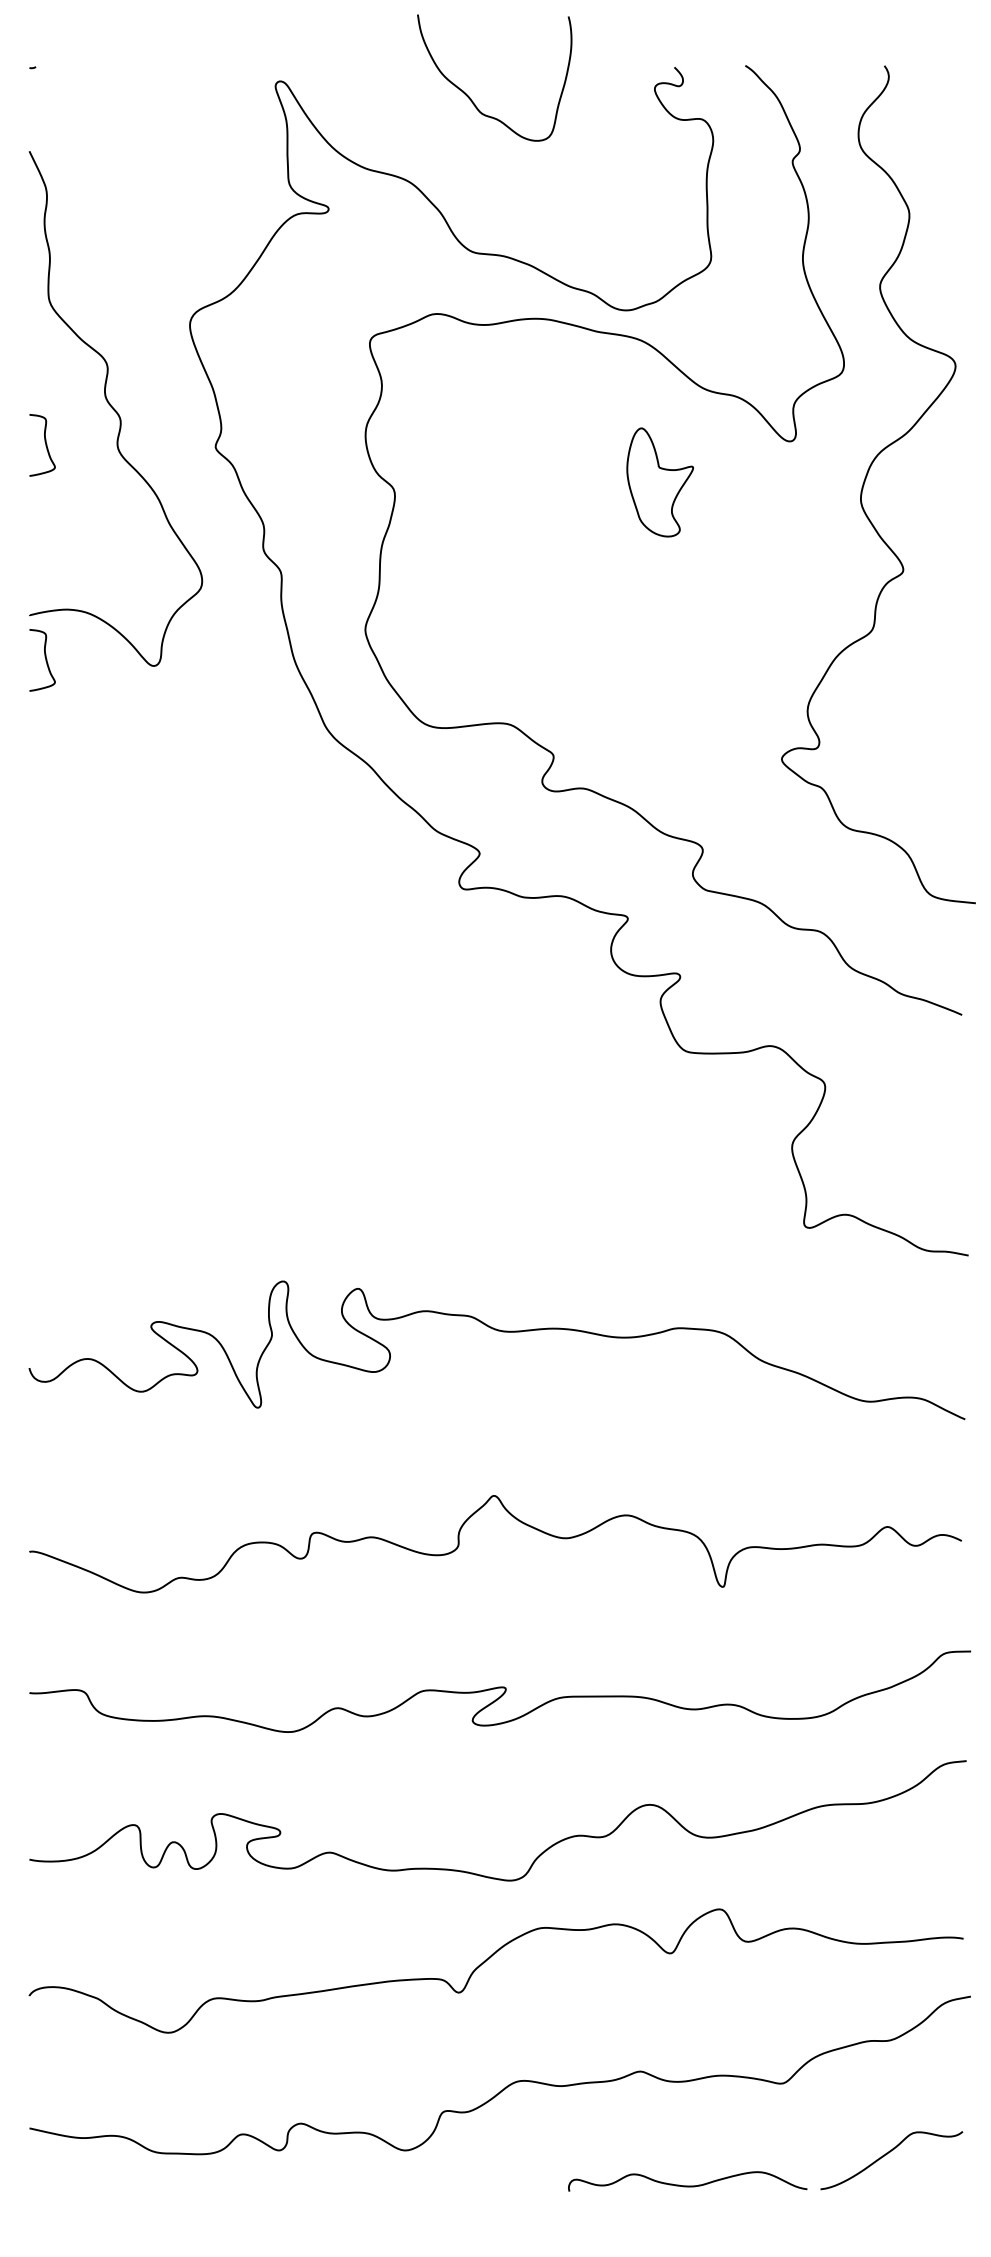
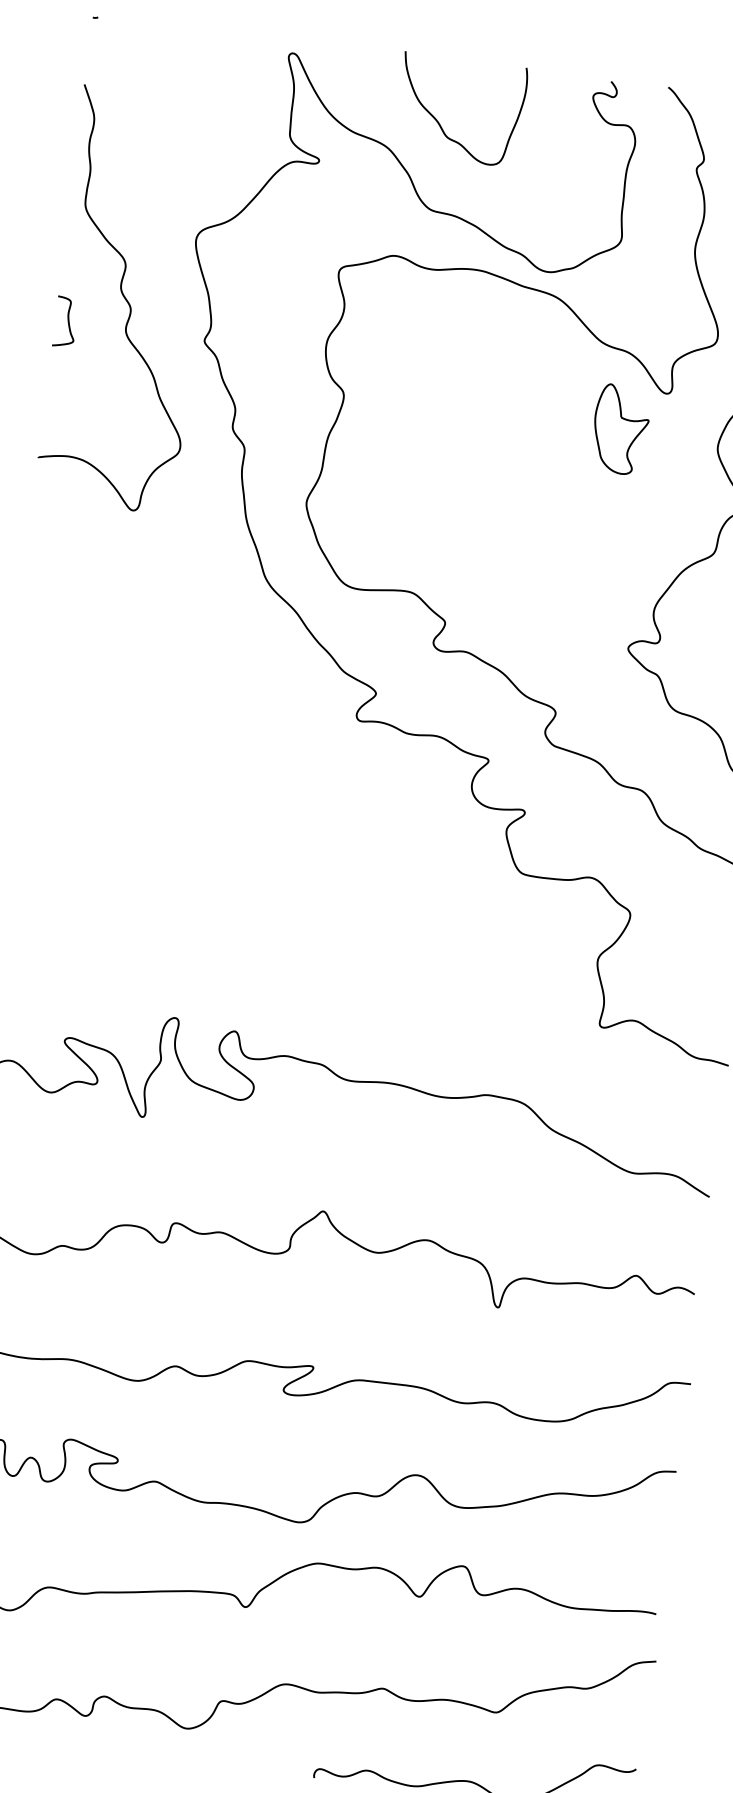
curve: (471, 98) -> (440, 124), moved
part: (659, 482) -> (620, 429), moved
curve: (45, 660) -> (46, 495), removed

